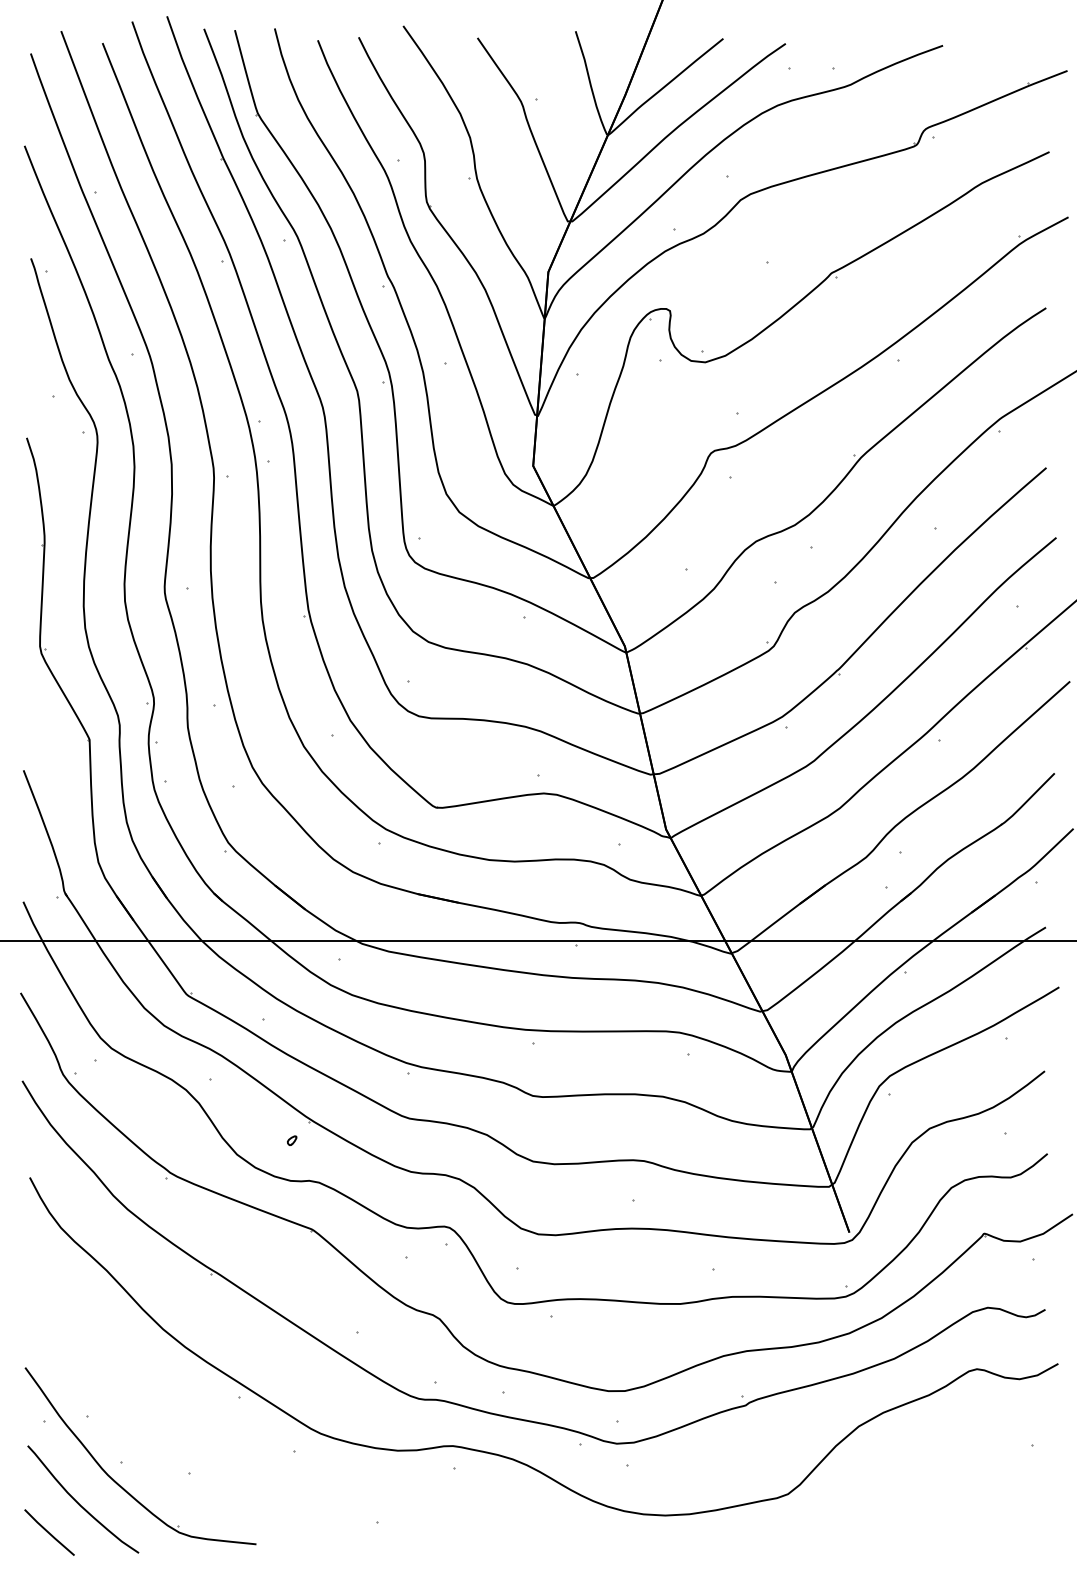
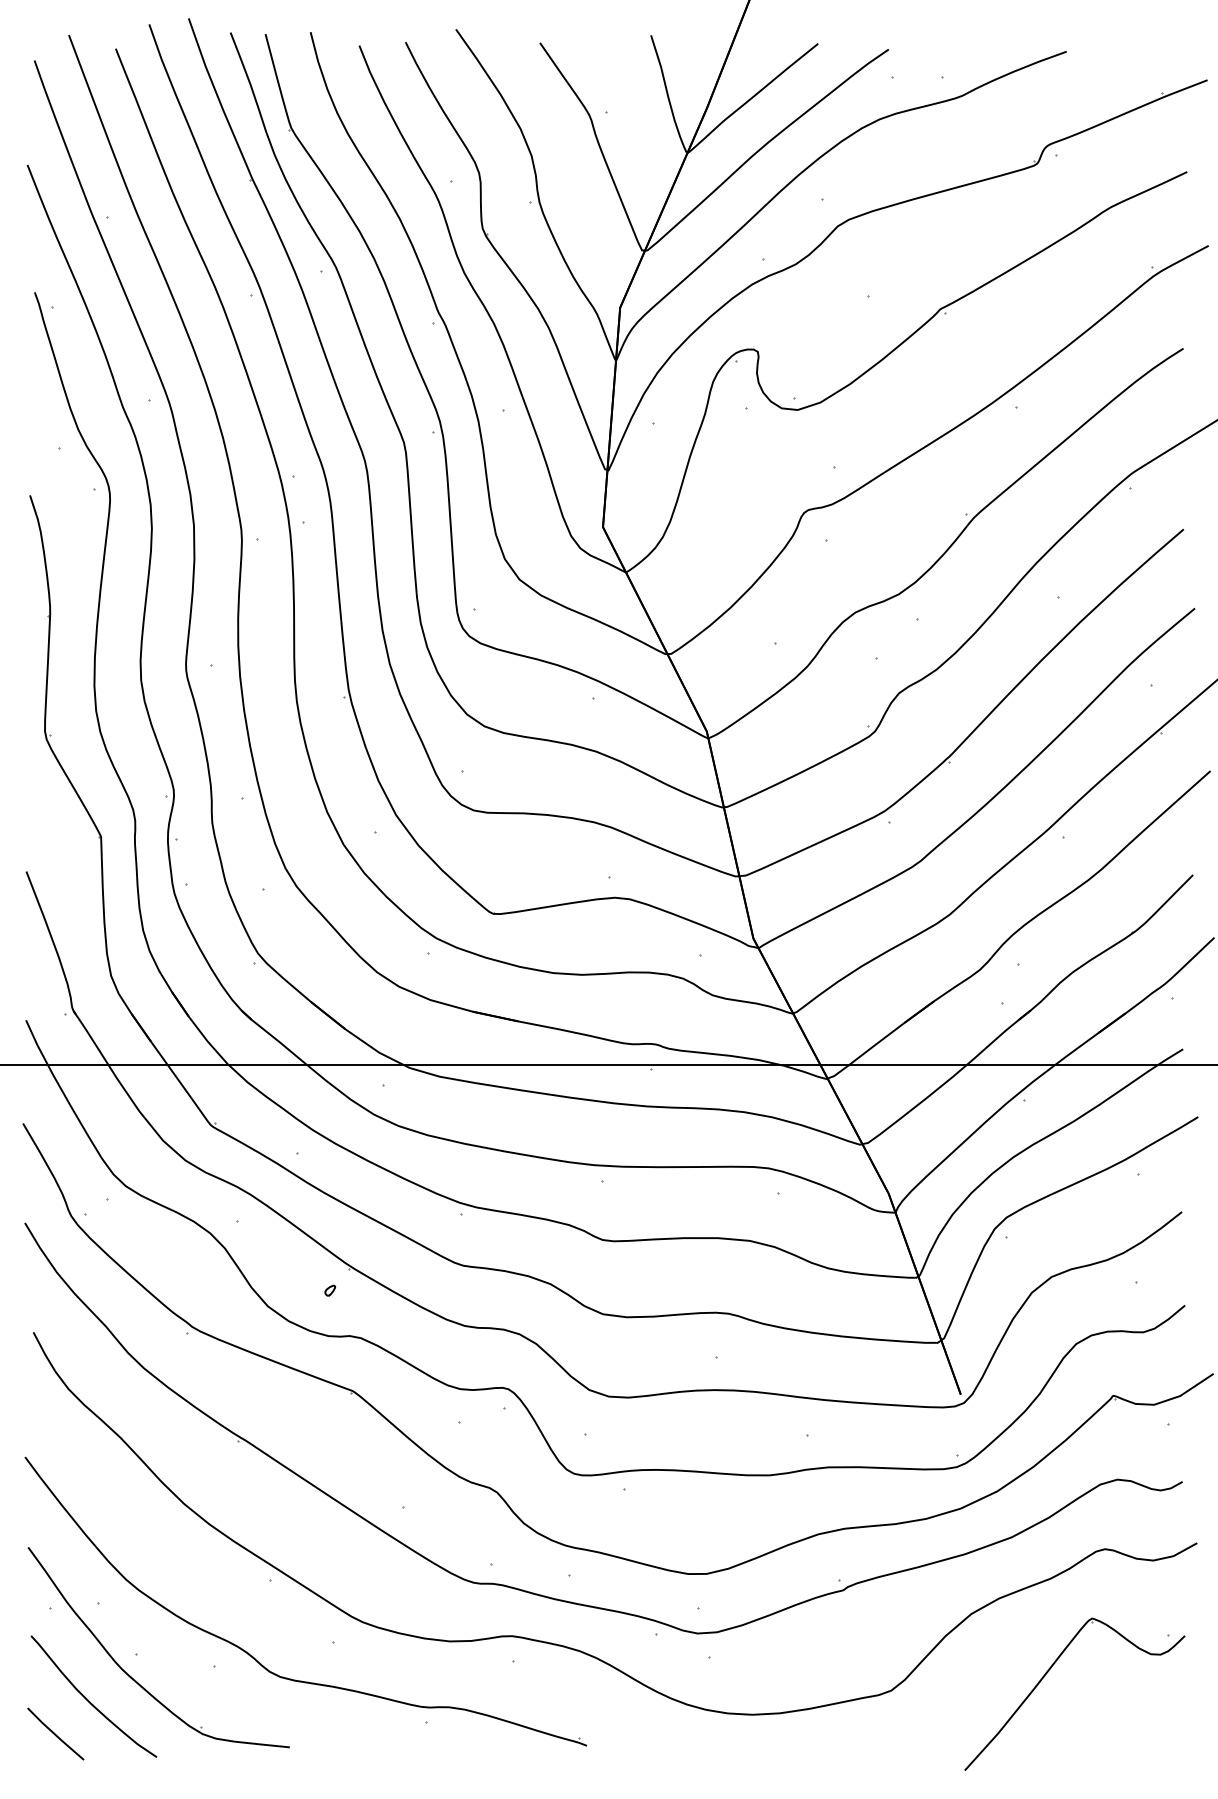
part: (223, 1463) -> (252, 1655), added
part: (926, 1478) -> (1048, 1672), added

